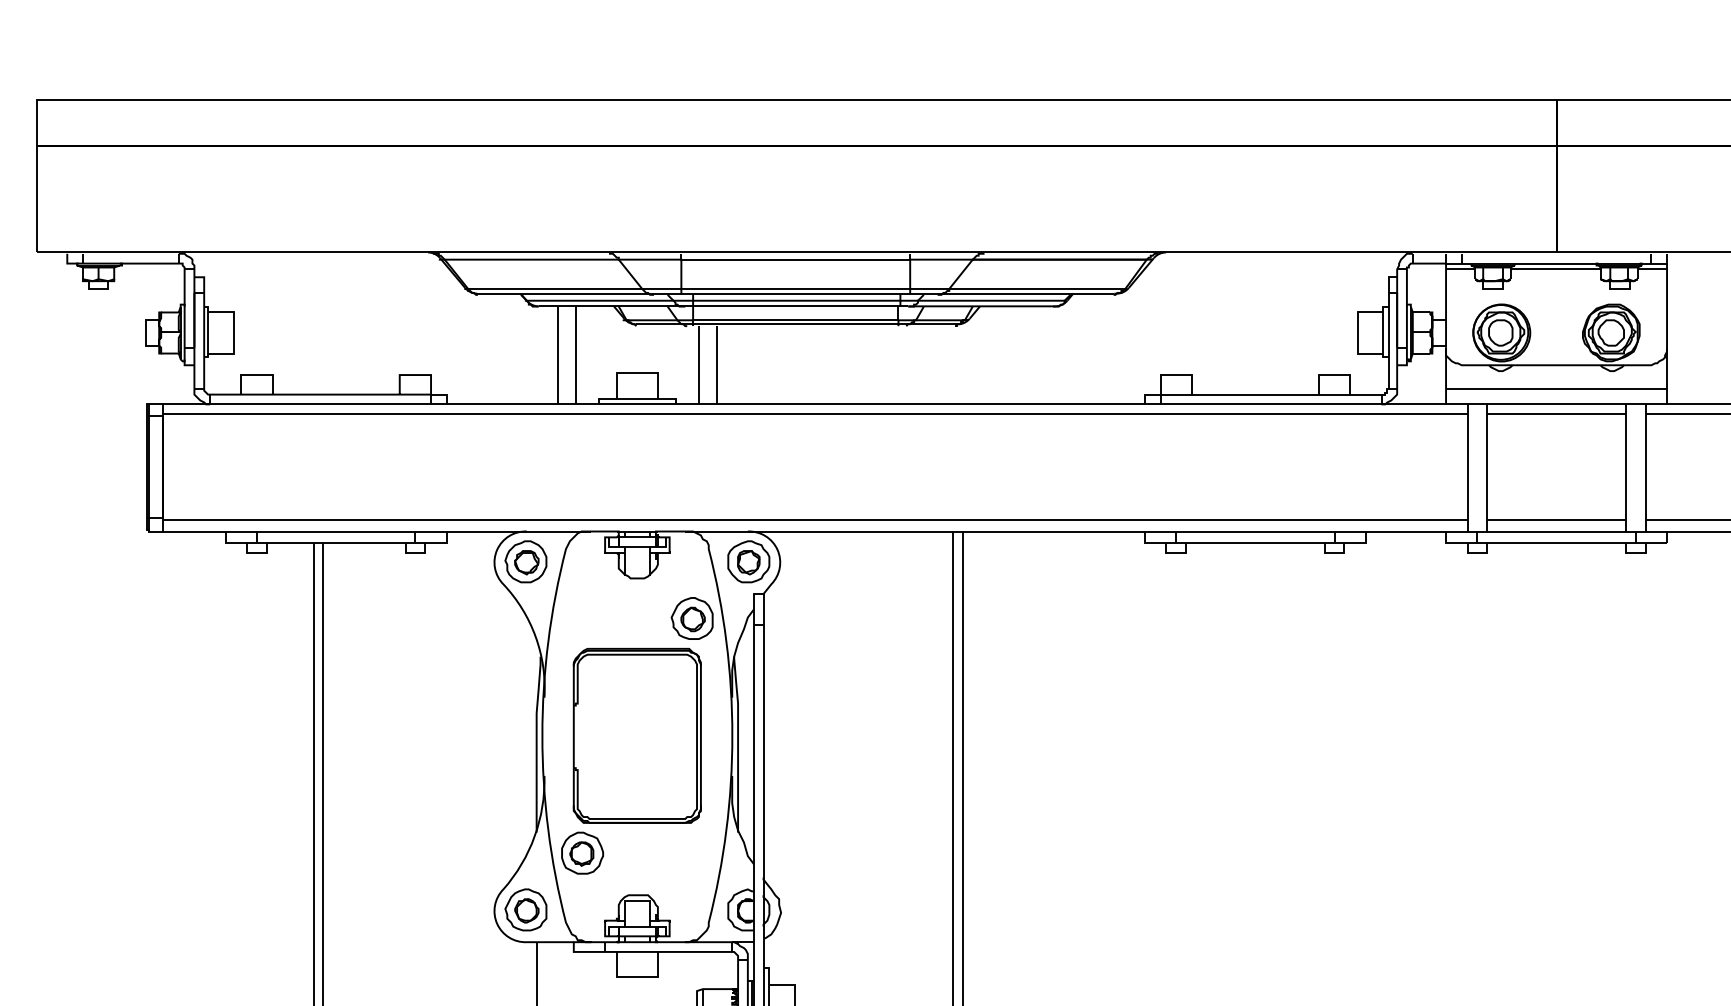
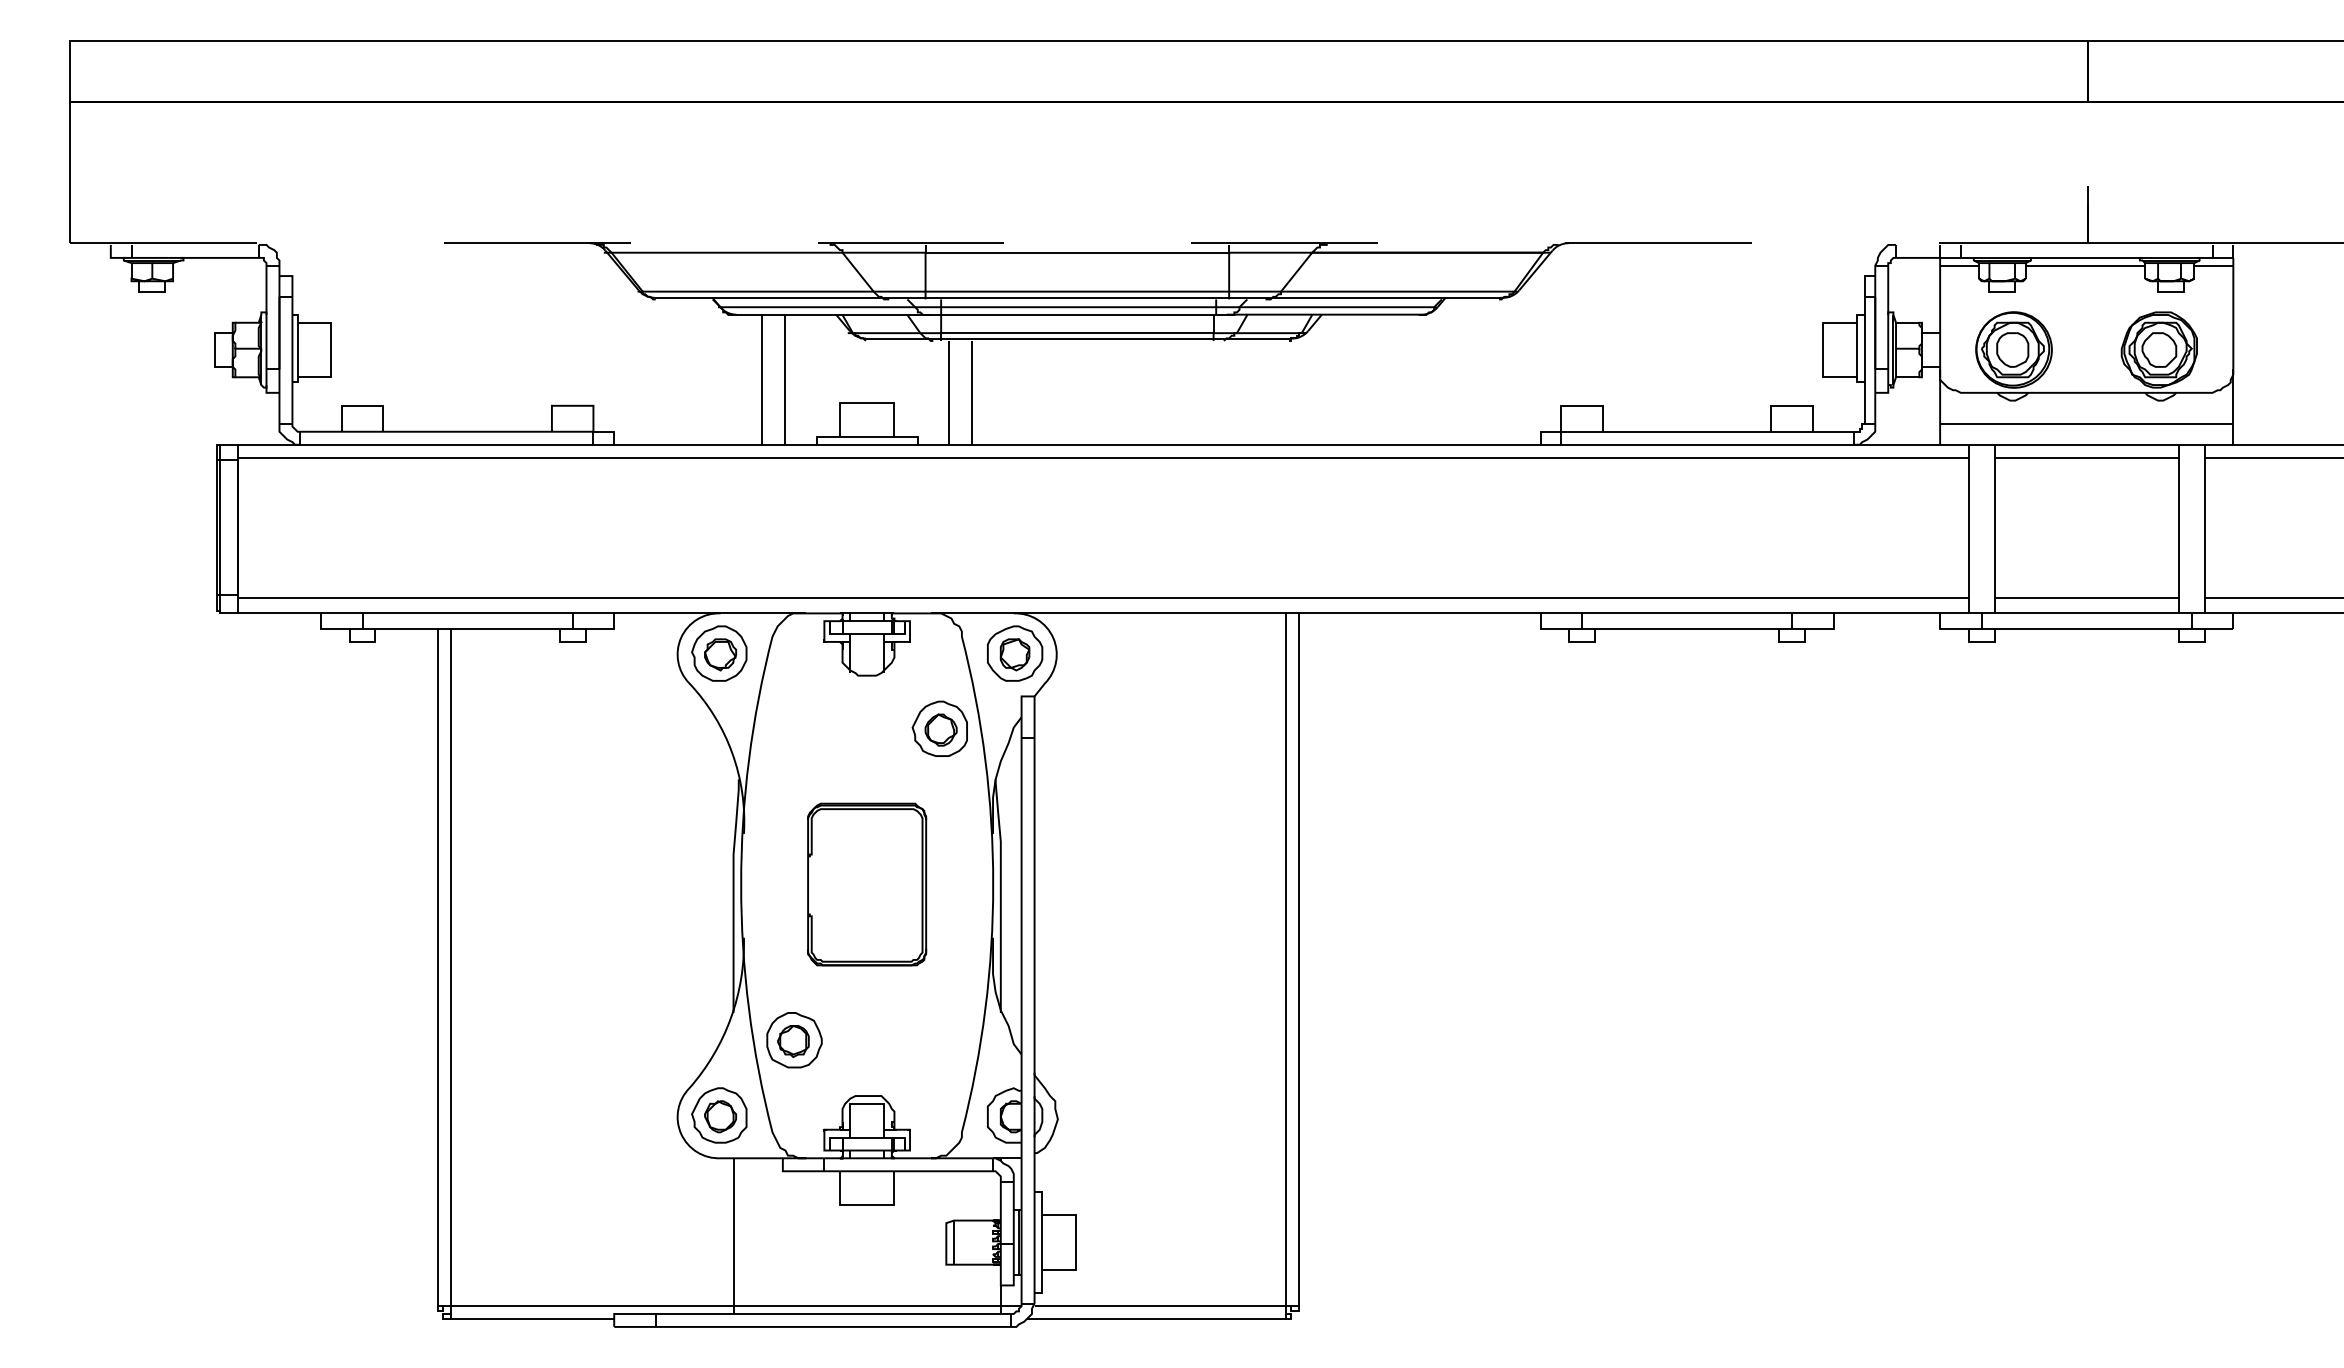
line: (903, 252) -> (1220, 243), solid -> dashed
part: (636, 735) -> (866, 884), size x0.7

